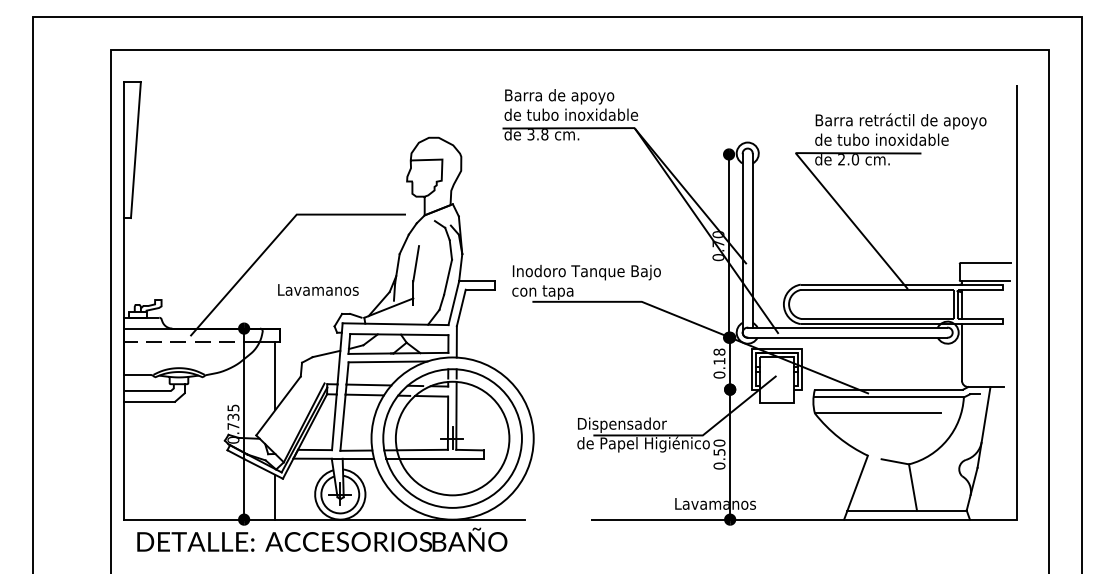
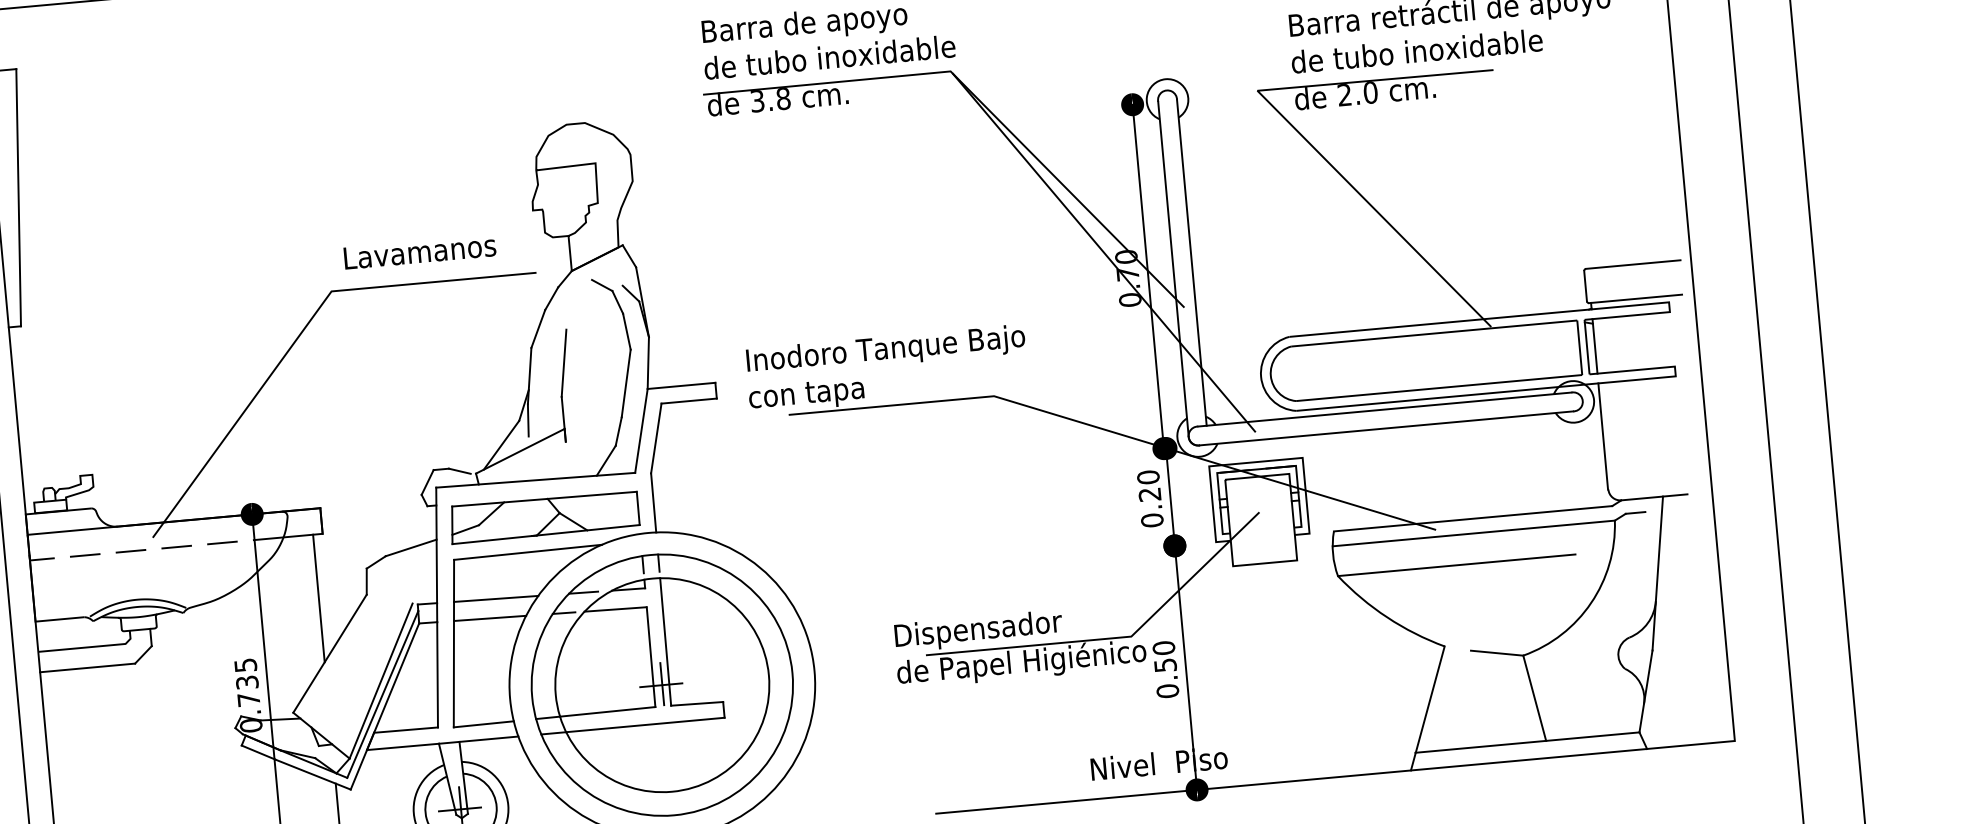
text: (318, 289) -> (420, 251), moved
text: (719, 356) -> (1149, 485), 0.18 -> 0.20
text: (715, 503) -> (1166, 762), Lavamanos -> Nivel  Piso

